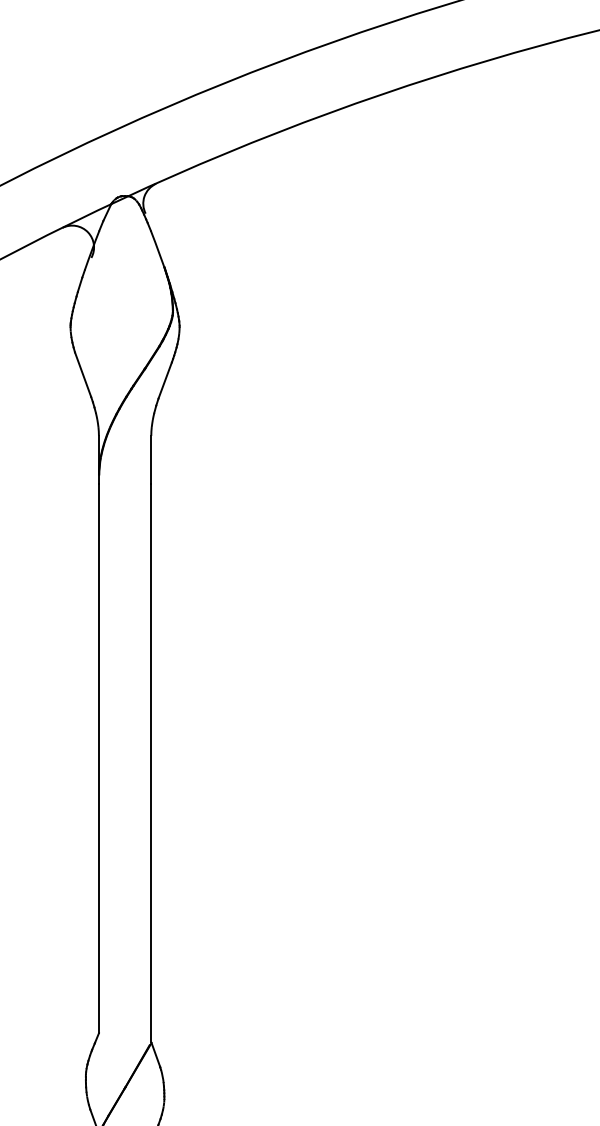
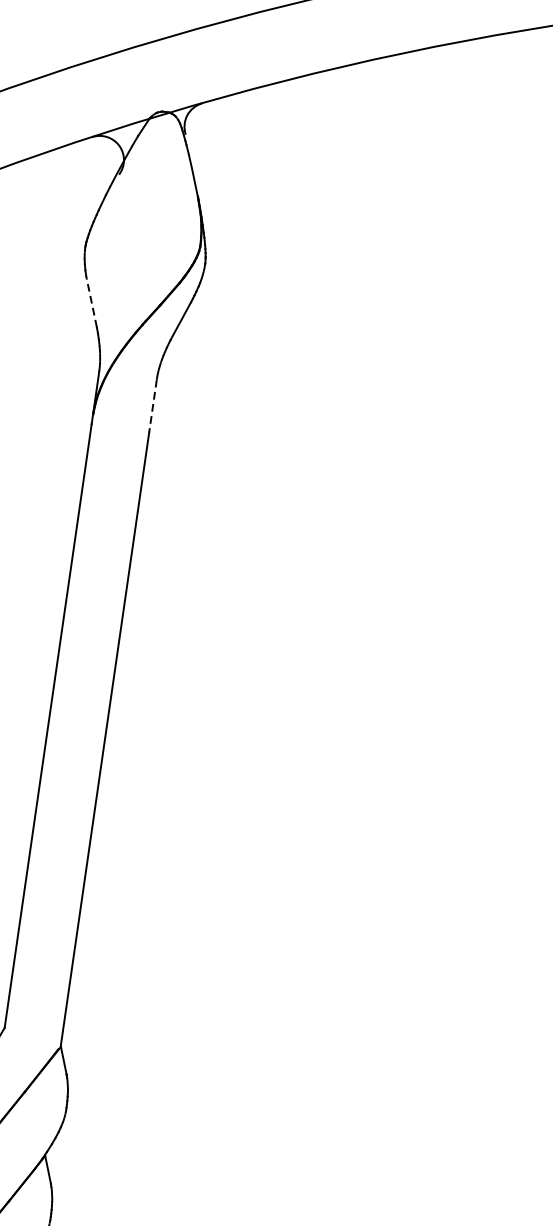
line: (83, 374) -> (92, 301), solid -> dashed
line: (151, 459) -> (153, 405), solid -> dashed

